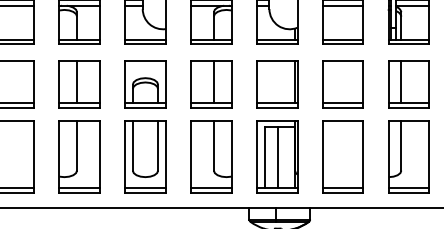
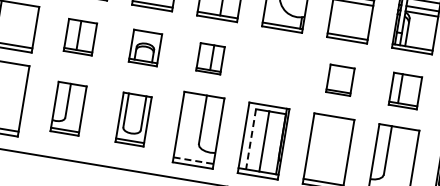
part: (79, 84) -> (80, 37), size x0.7
part: (145, 84) -> (145, 48), size x0.7
part: (211, 84) -> (210, 58), size x0.6
part: (277, 84) -> (275, 69), removed
part: (342, 84) -> (339, 80), size x0.6
part: (408, 84) -> (404, 91), size x0.7
part: (79, 156) -> (68, 108), size x0.7
part: (145, 156) -> (133, 119), size x0.7
line: (264, 157) -> (250, 139), solid -> dashed
line: (211, 187) -> (193, 160), solid -> dashed

